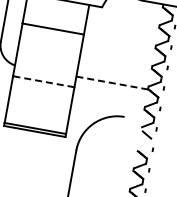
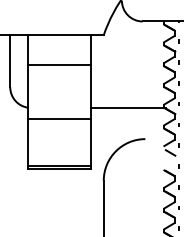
line: (43, 81) -> (59, 118), dashed -> solid
line: (113, 82) -> (128, 107), dashed -> solid

